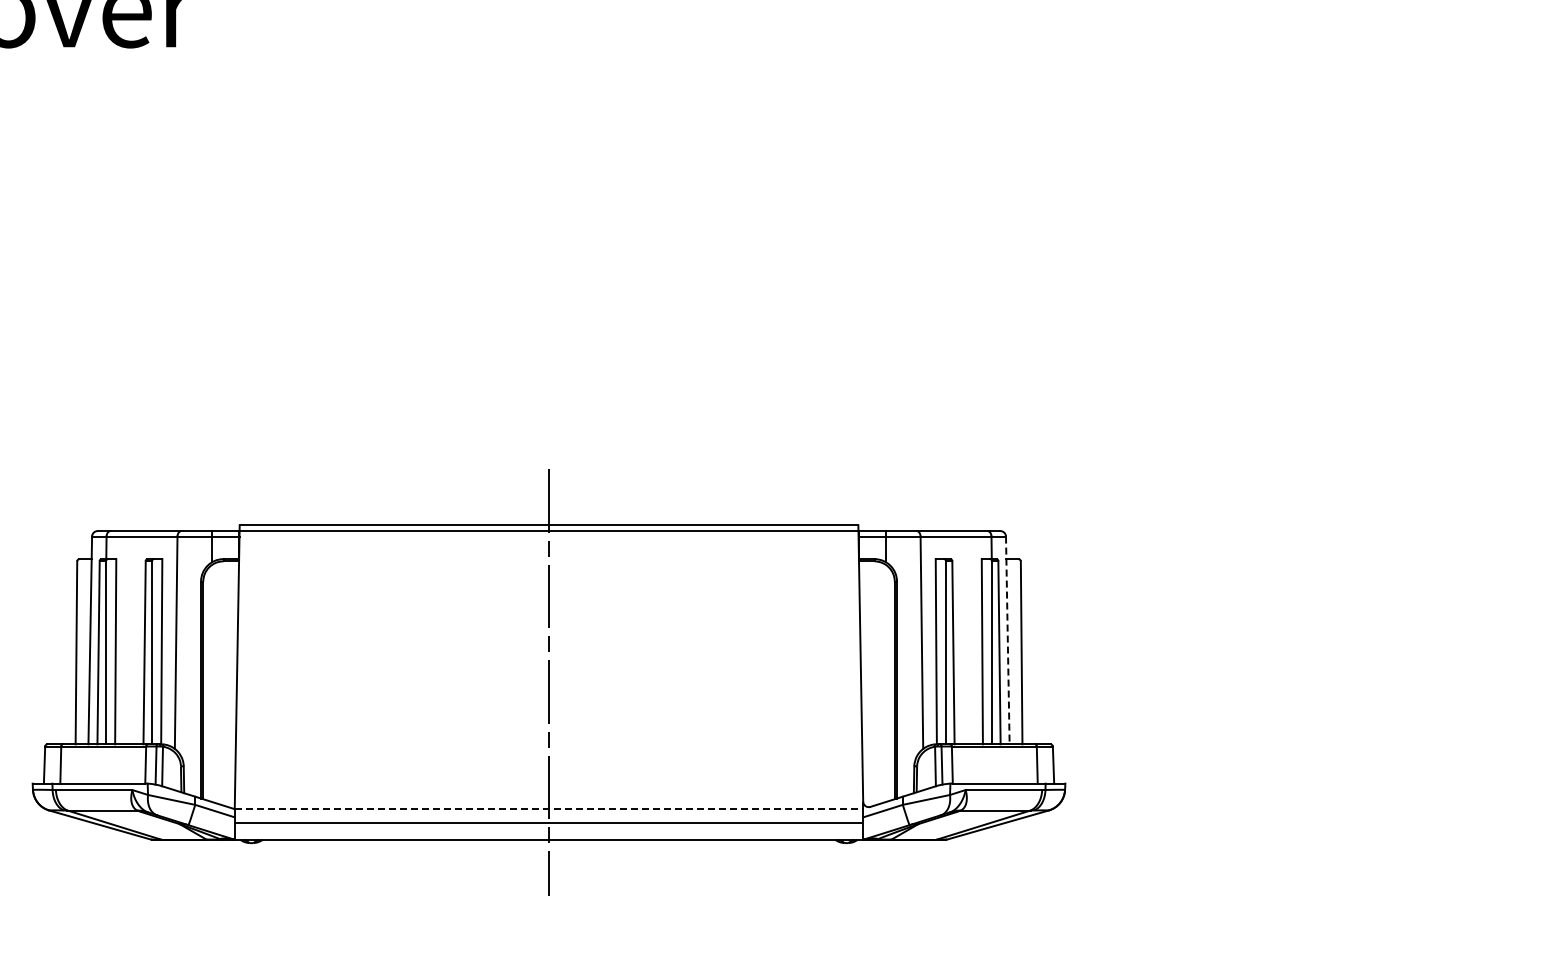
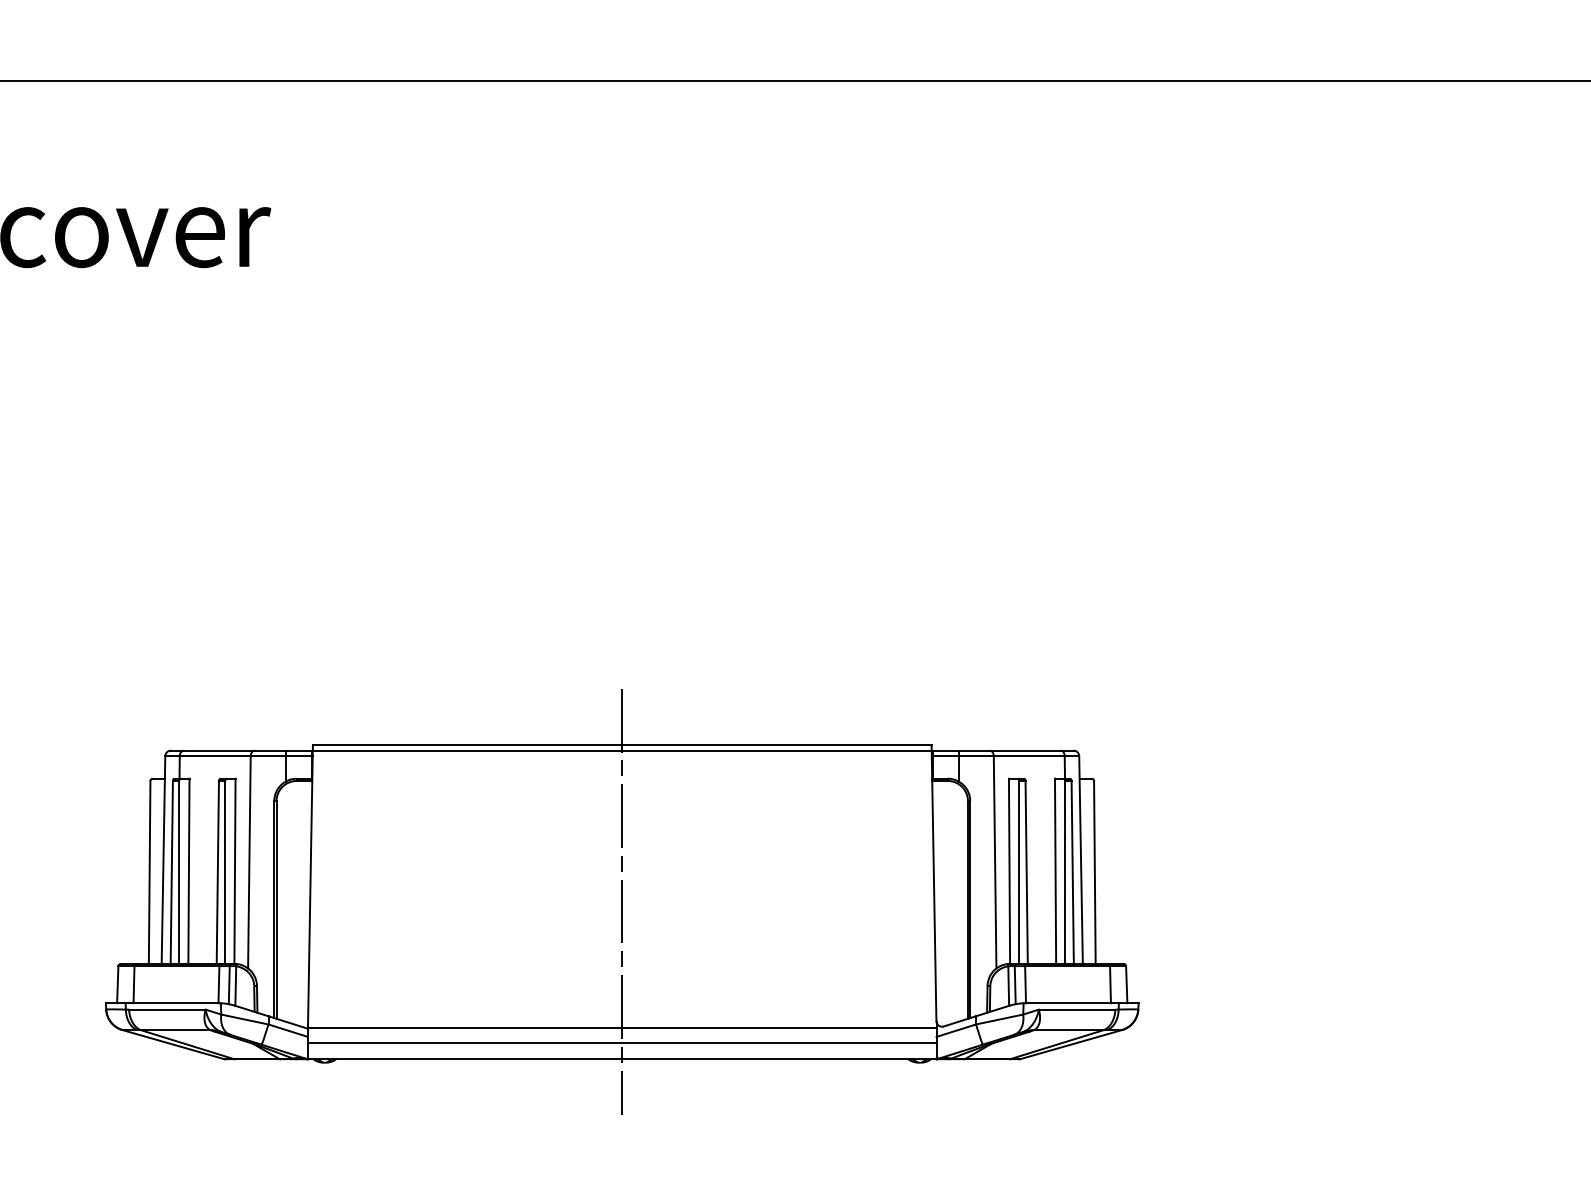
line: (1008, 640) -> (1081, 860), dashed -> solid
line: (549, 808) -> (622, 1028), dashed -> solid

